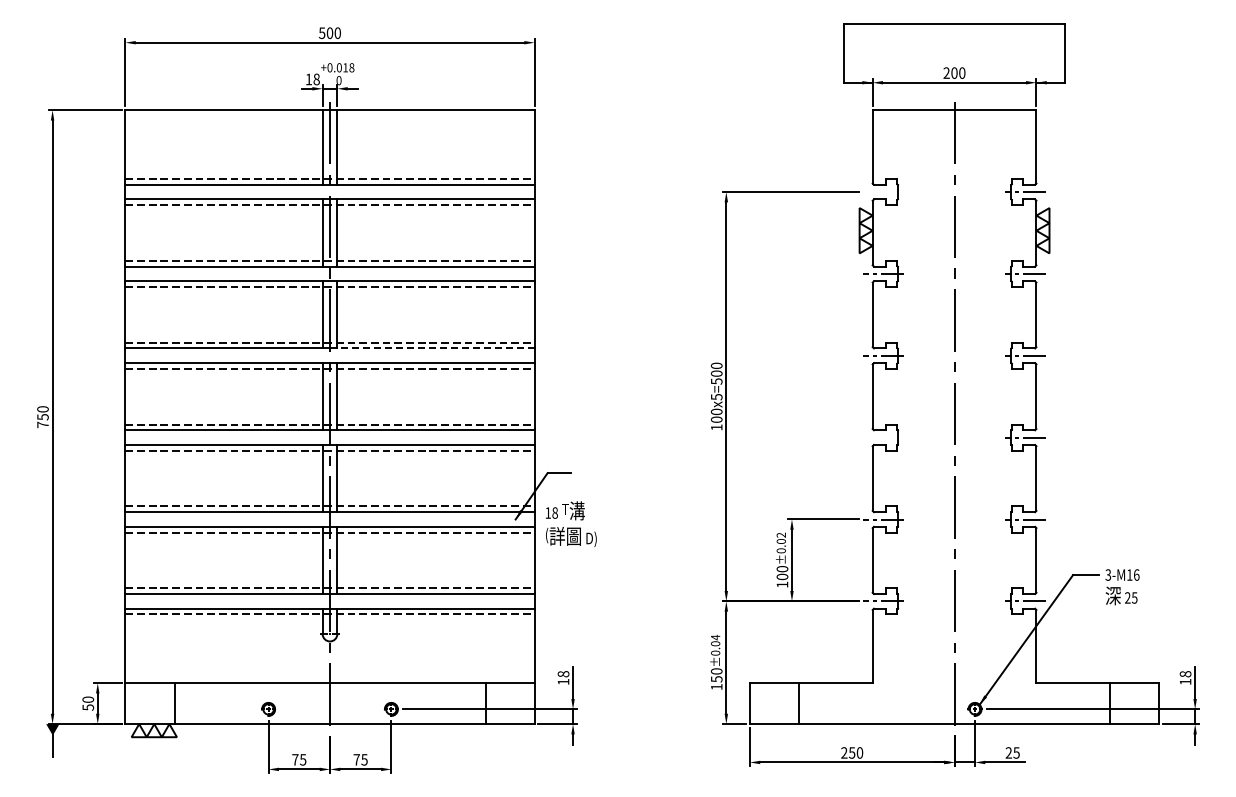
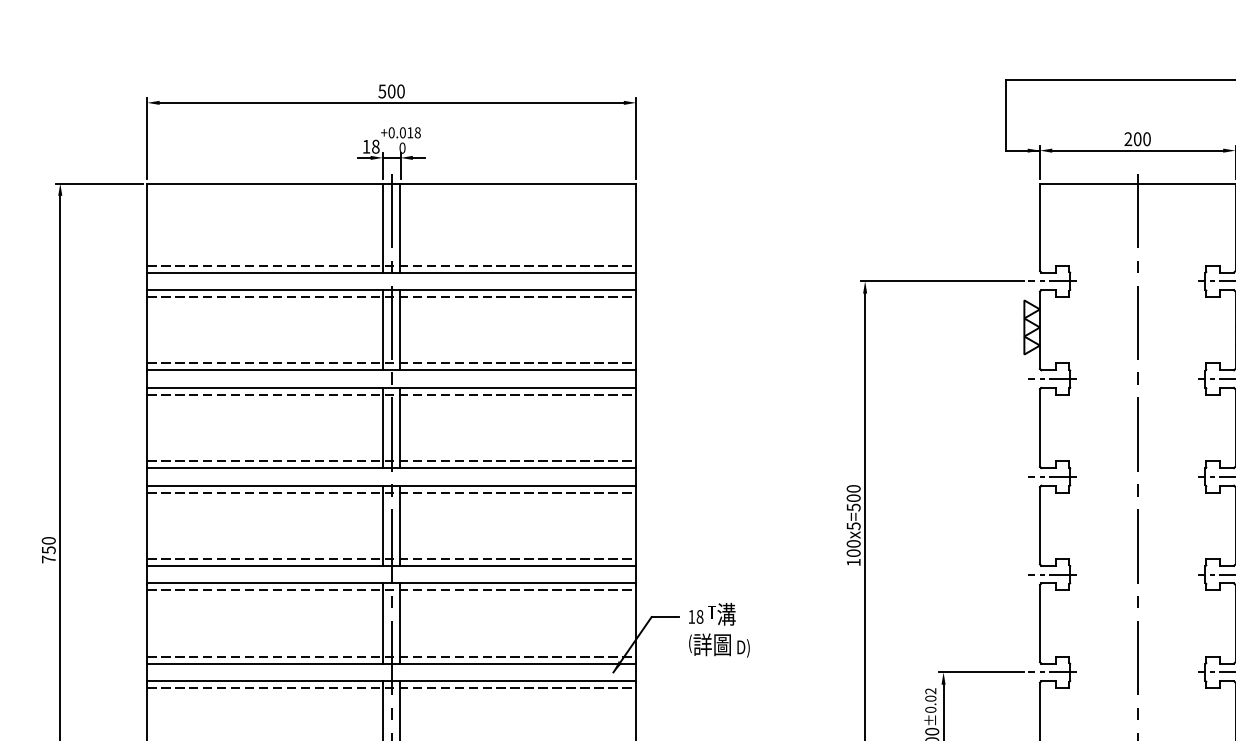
line: (882, 192) -> (1051, 281), added
line: (435, 348) -> (517, 468), dashed -> solid
line: (882, 437) -> (1051, 574), added
text: (571, 523) -> (719, 629), moved

